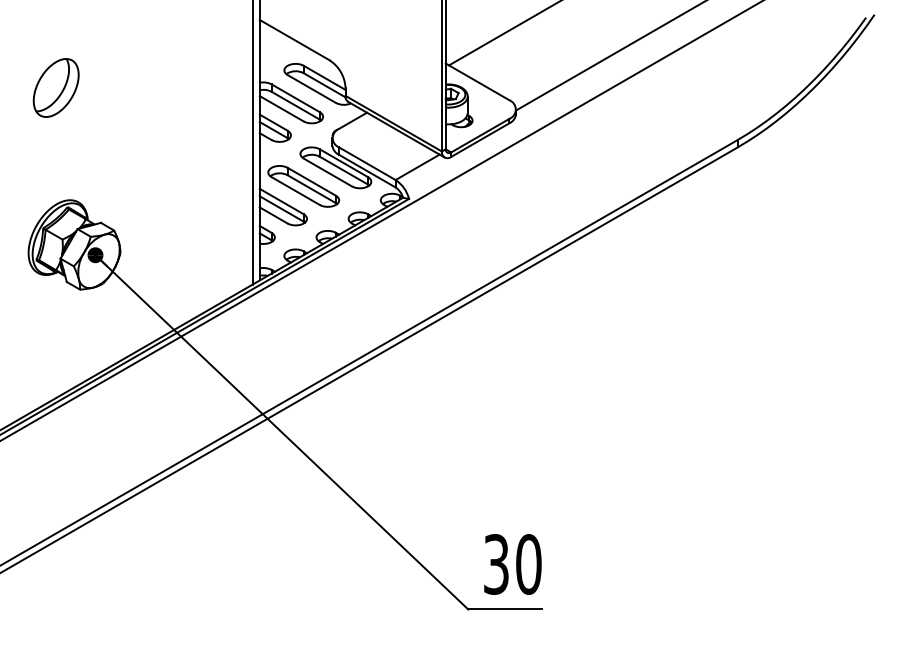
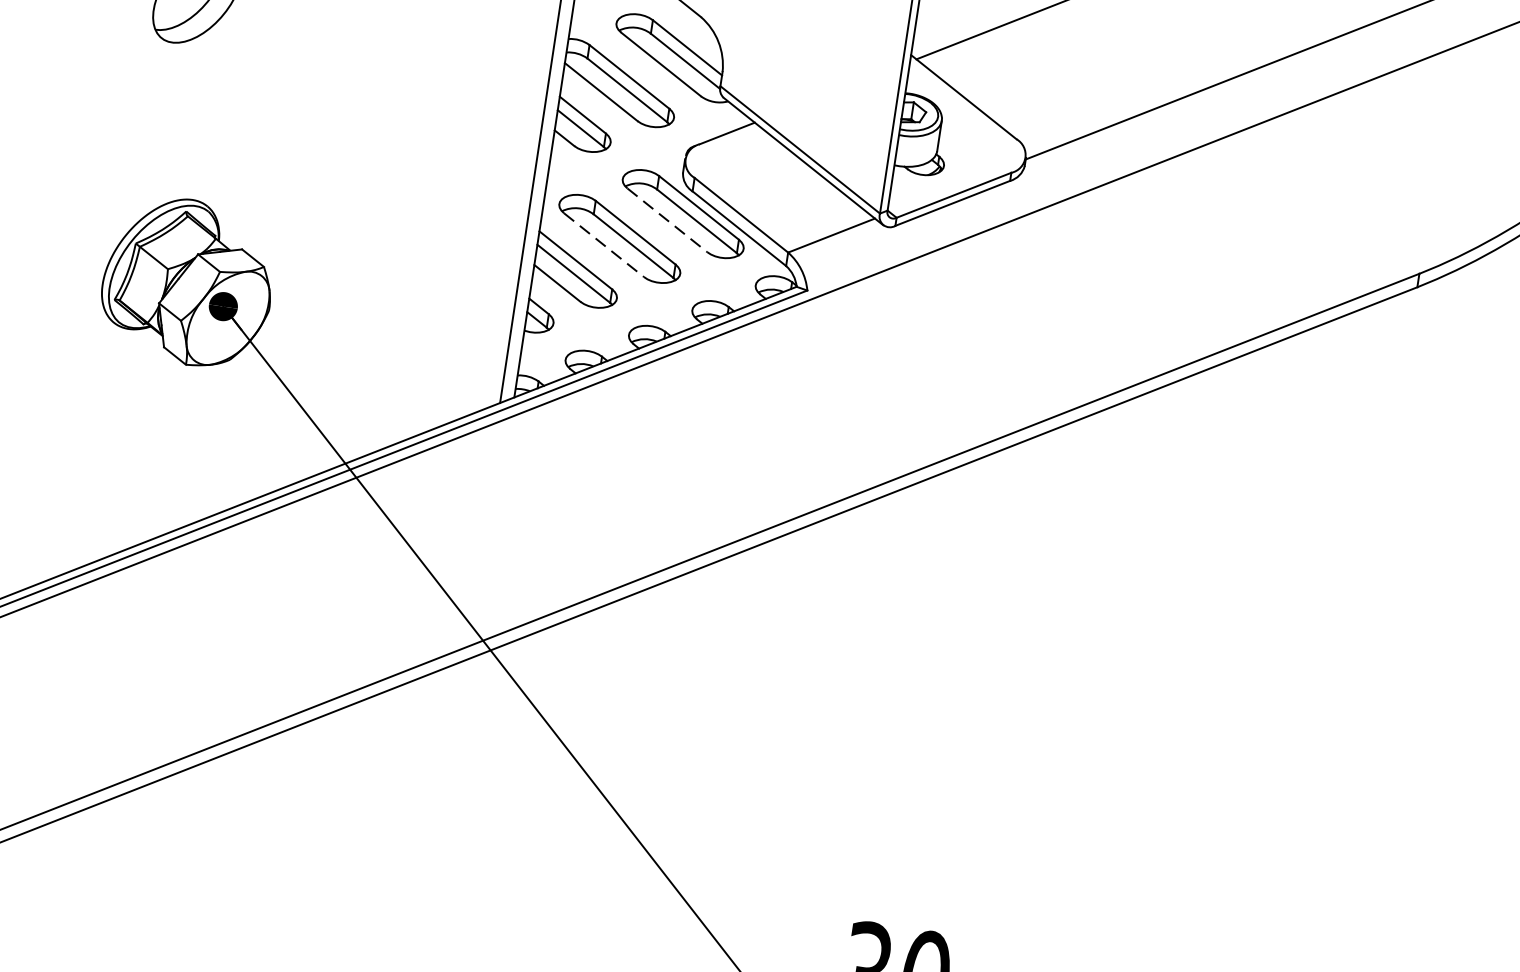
line: (327, 172) -> (666, 220), solid -> dashed
line: (295, 191) -> (603, 245), solid -> dashed

